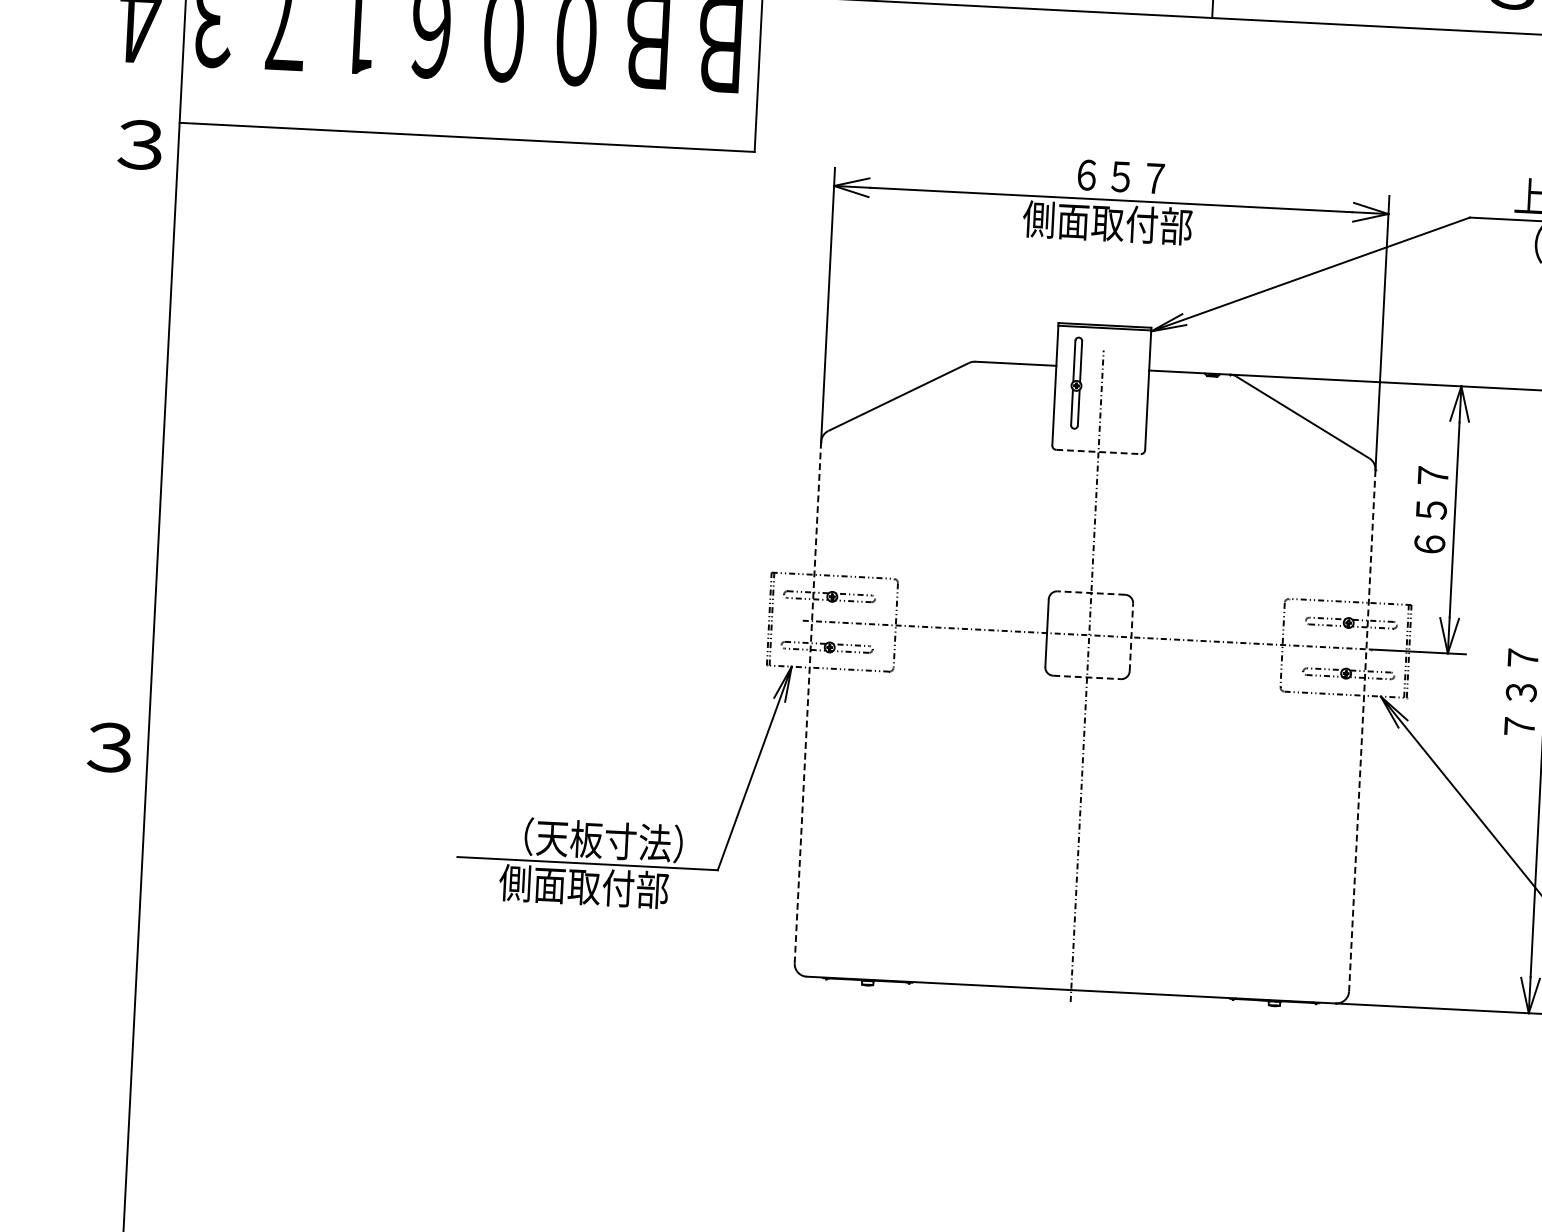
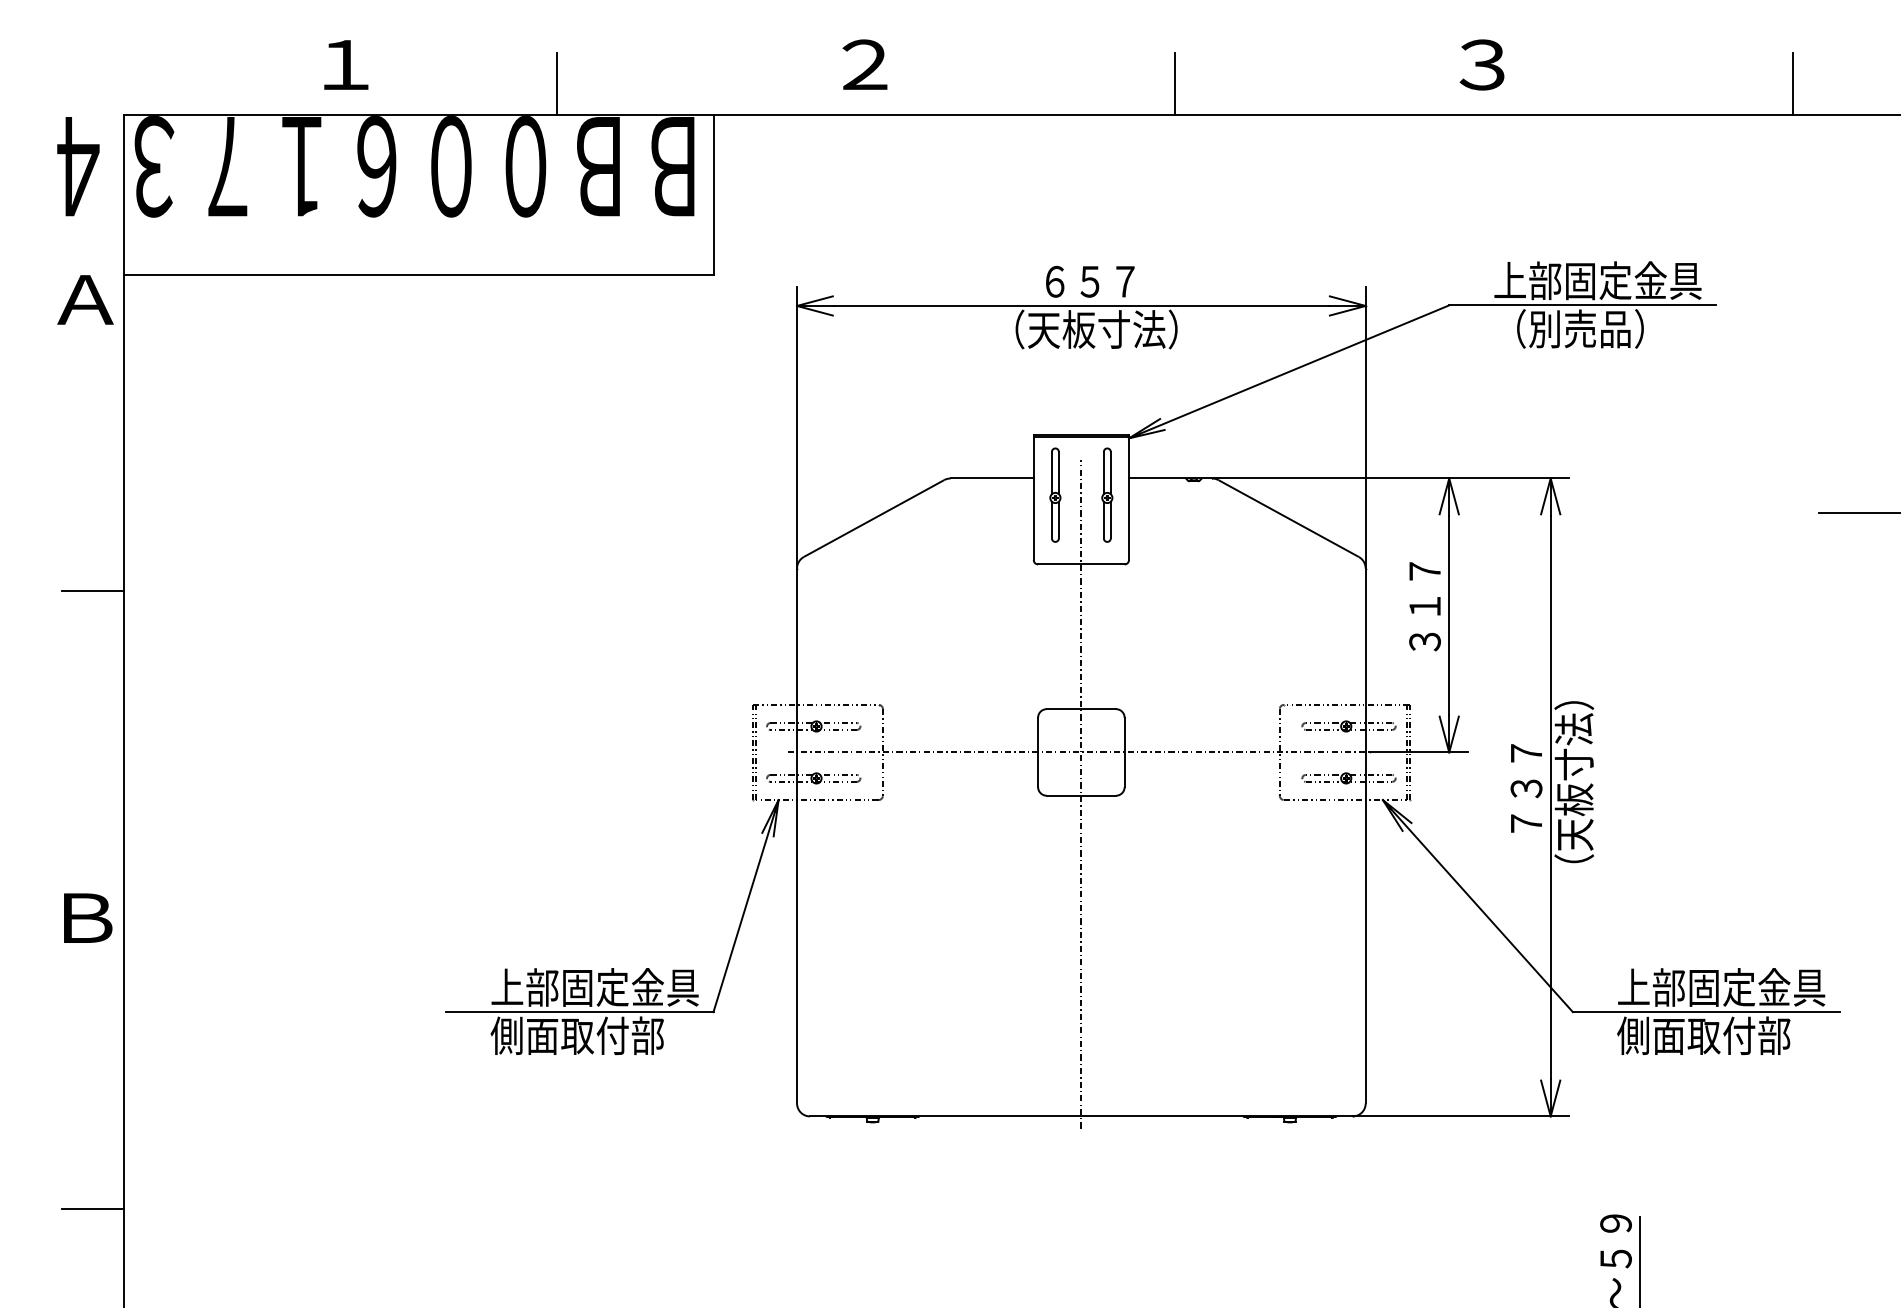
text: (140, 144) -> (85, 299), ３ -> Ａ
text: (1113, 223) -> (1084, 329), 側面取付部 -> （天板寸法）
part: (1127, 385) -> (1107, 494), added
line: (134, 428) -> (93, 590), added
line: (1098, 452) -> (1081, 564), dashed -> solid
text: (1430, 527) -> (1424, 624), ６５７ -> ３１７
line: (1091, 593) -> (1081, 709), dashed -> solid
line: (1131, 637) -> (1124, 752), dashed -> solid
line: (1087, 677) -> (1081, 795), dashed -> solid
line: (808, 702) -> (797, 835), dashed -> solid
line: (1362, 731) -> (1365, 836), dashed -> solid
text: (112, 747) -> (87, 917), ３ -> Ｂ
text: (603, 840) -> (594, 987), （天板寸法） -> 上部固定金具
line: (103, 1031) -> (93, 1208), added

